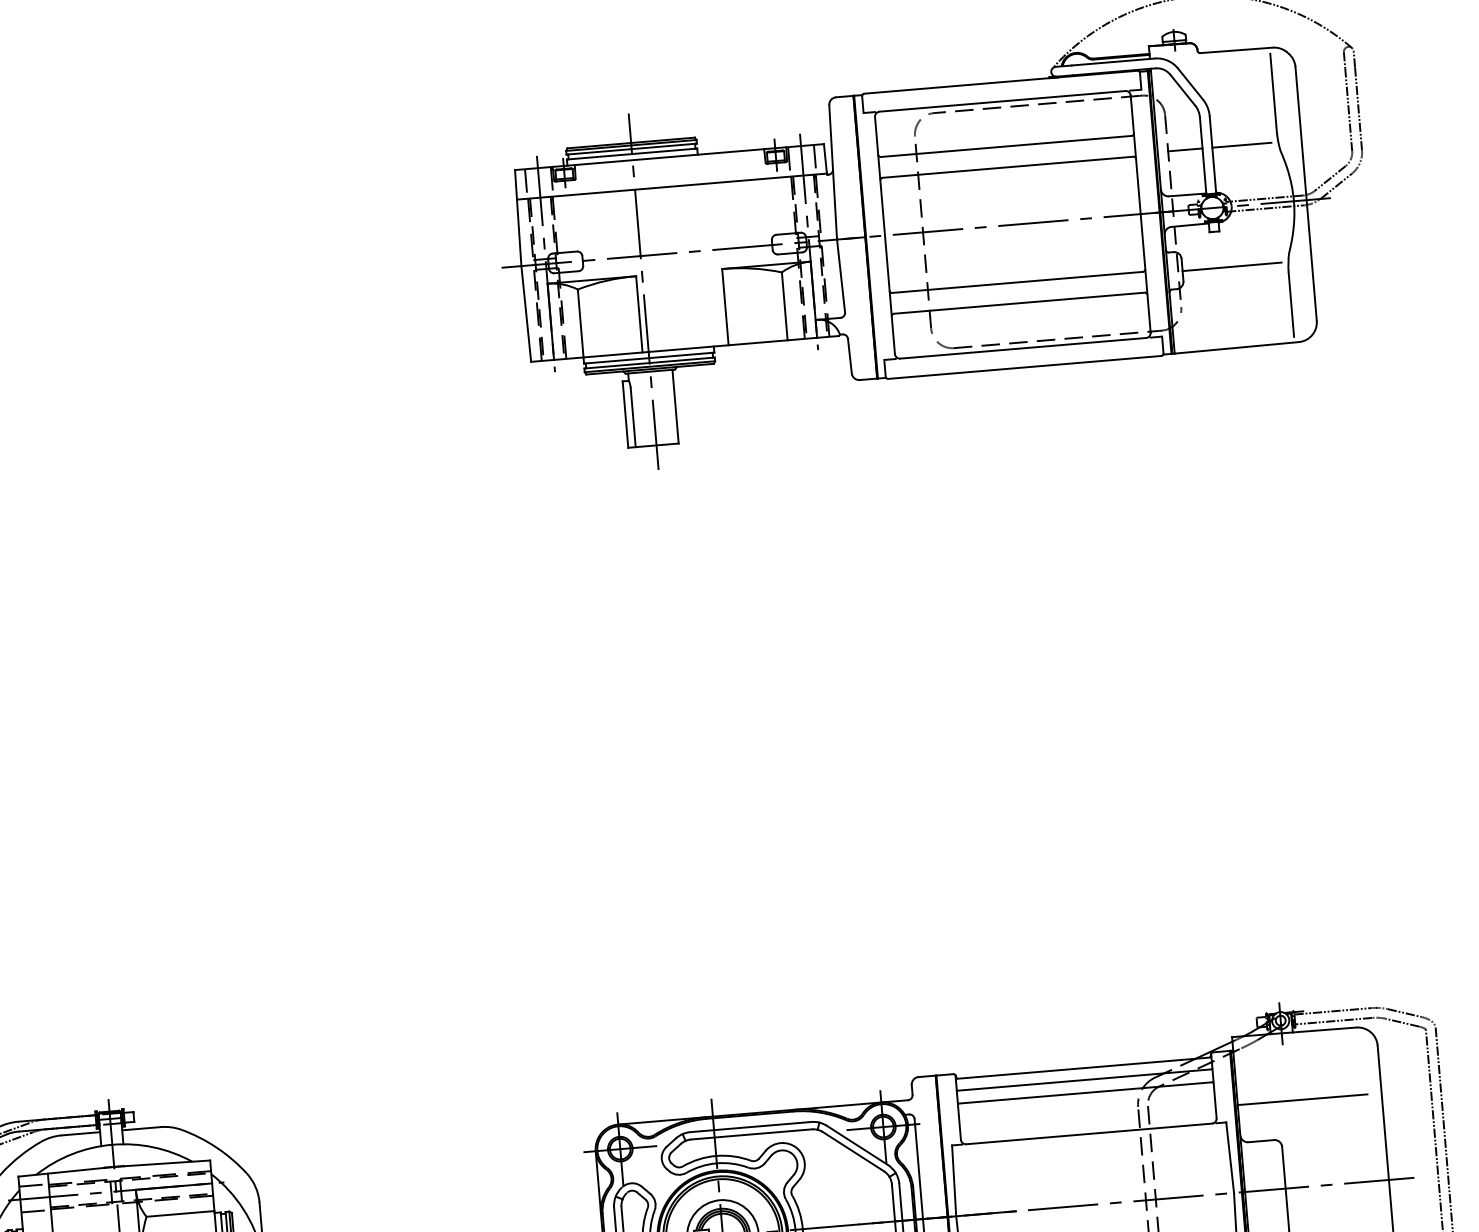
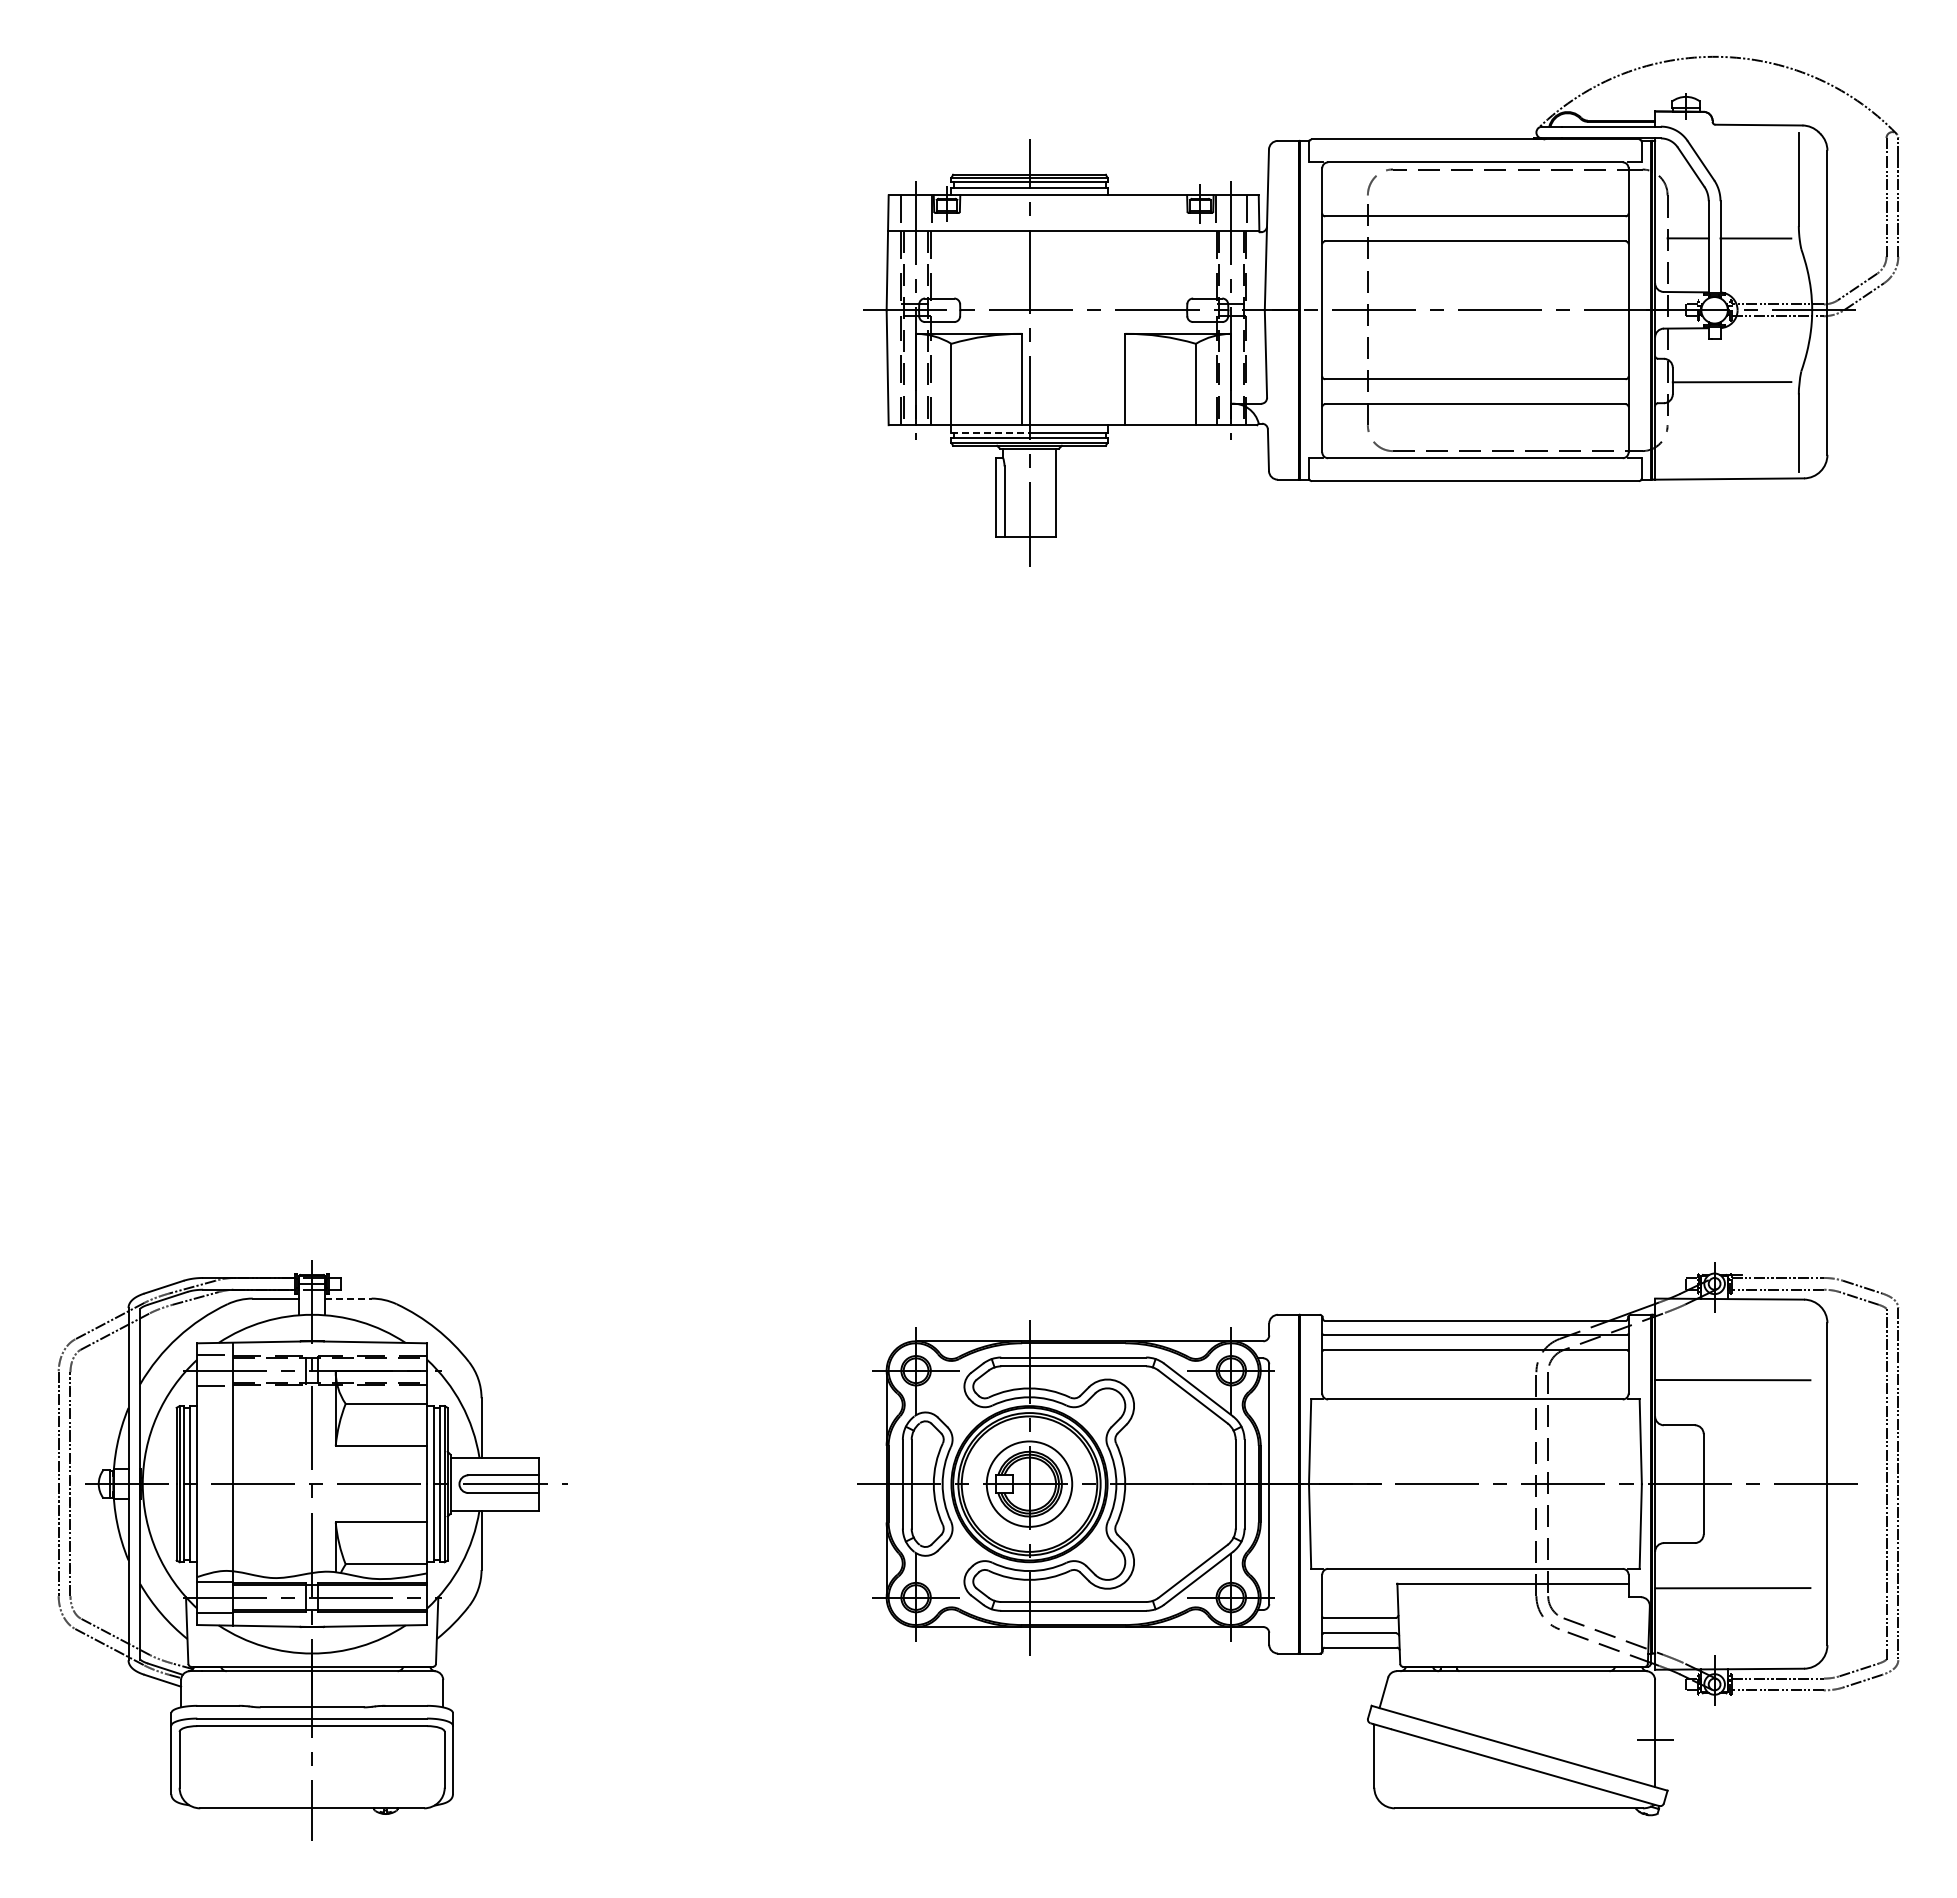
line: (616, 360) -> (990, 432), solid -> dashed
line: (142, 1128) -> (349, 1298), solid -> dashed

